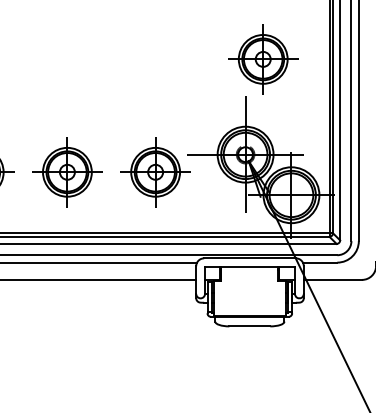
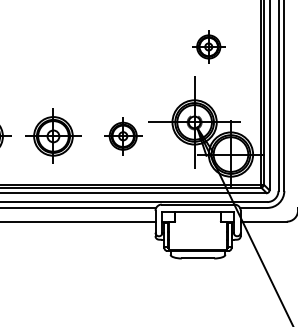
part: (263, 58) -> (208, 46), size x0.6
part: (154, 171) -> (122, 135), size x0.7

